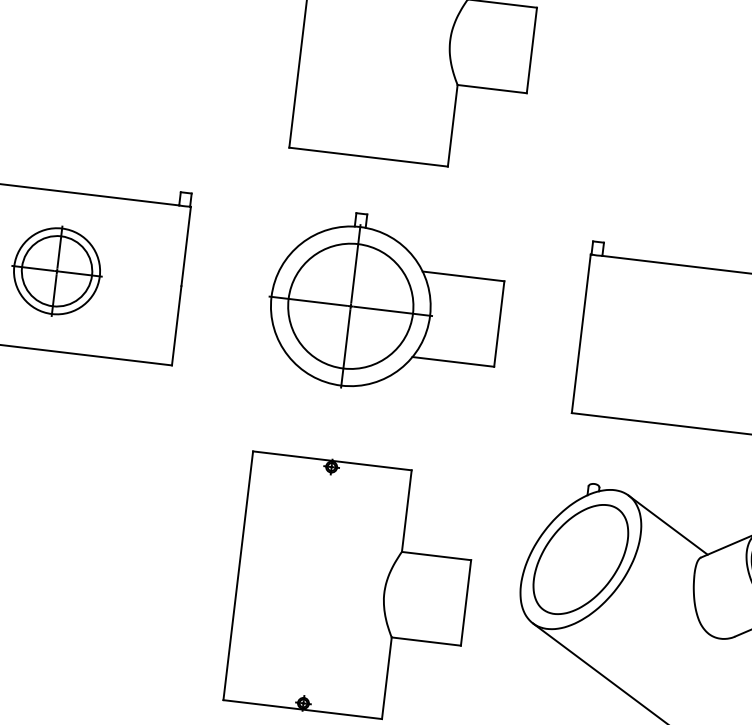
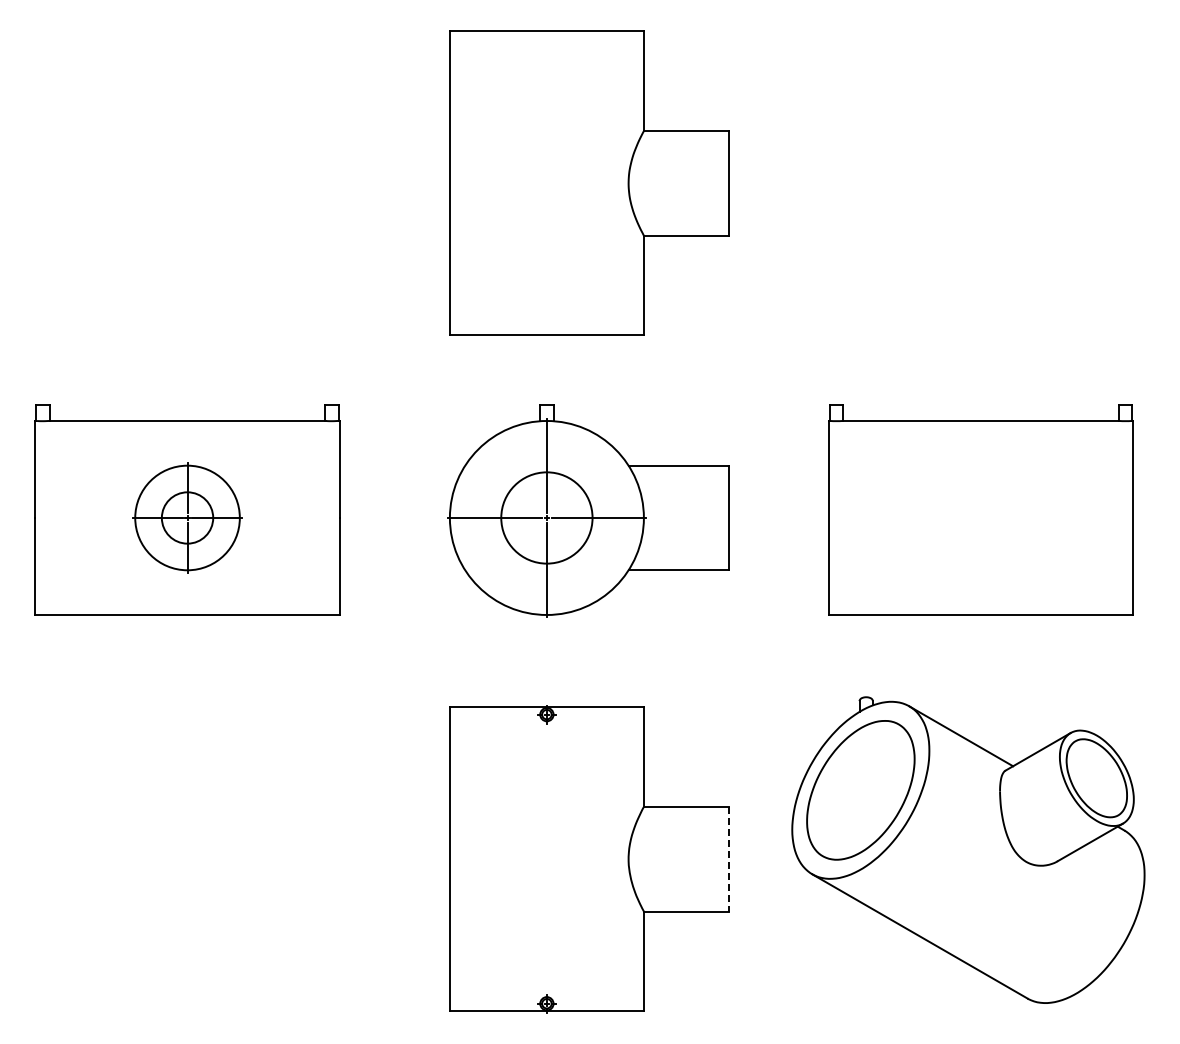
circle: (57, 270) -> (187, 517), size x0.6
circle: (350, 305) -> (546, 517), size x0.6
line: (465, 603) -> (728, 859), solid -> dashed

